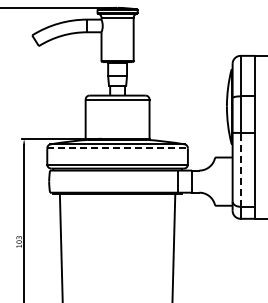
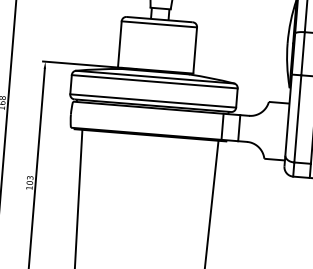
line: (118, 148) -> (155, 82), dashed -> solid
line: (240, 169) -> (297, 118), dashed -> solid

